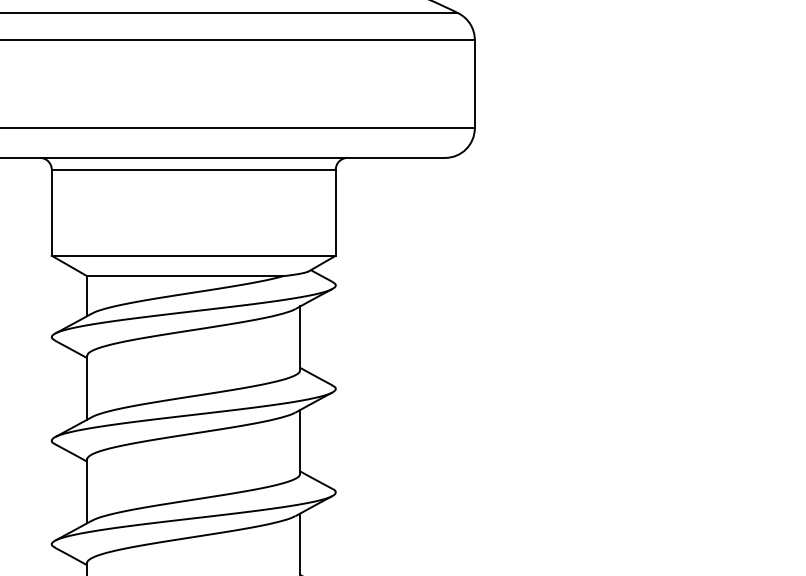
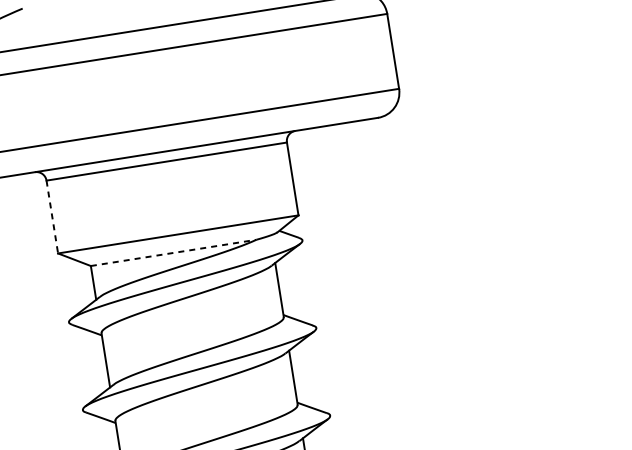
line: (51, 213) -> (52, 217), solid -> dashed
line: (185, 276) -> (174, 253), solid -> dashed

